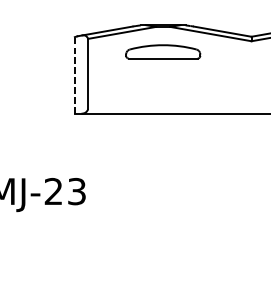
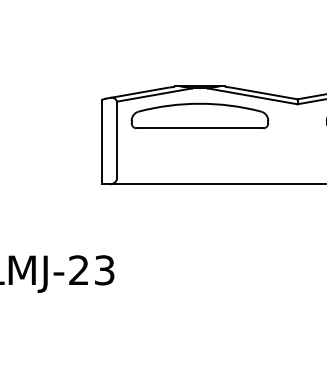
part: (162, 51) -> (199, 115), size x1.67
line: (74, 74) -> (102, 141), dashed -> solid

